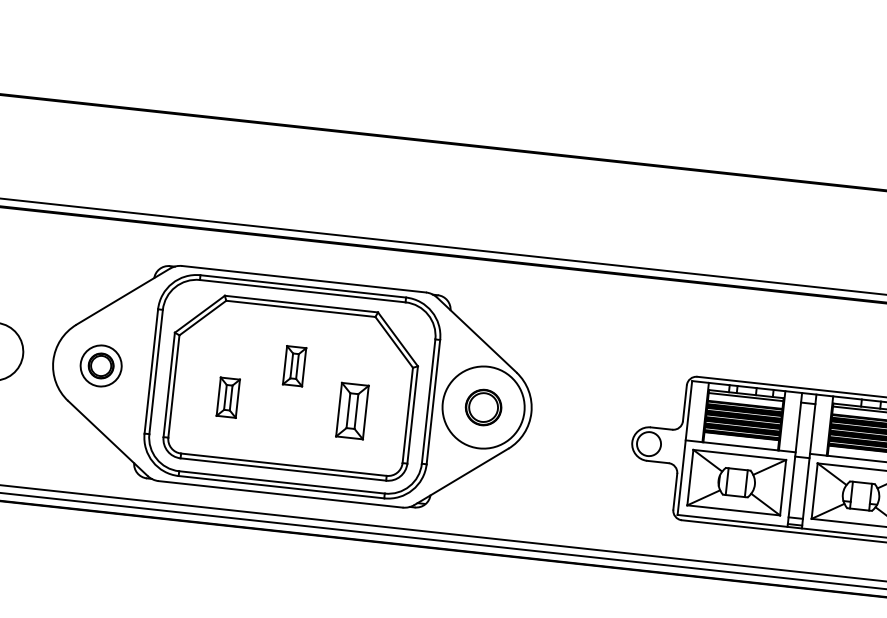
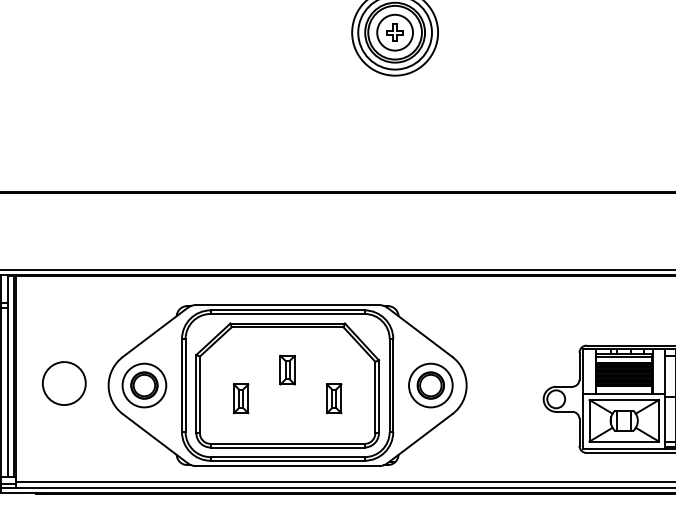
part: (101, 365) -> (144, 385), size x1.43
circle: (483, 407) -> (430, 385), size x0.71
part: (353, 410) -> (334, 398), size x0.71

